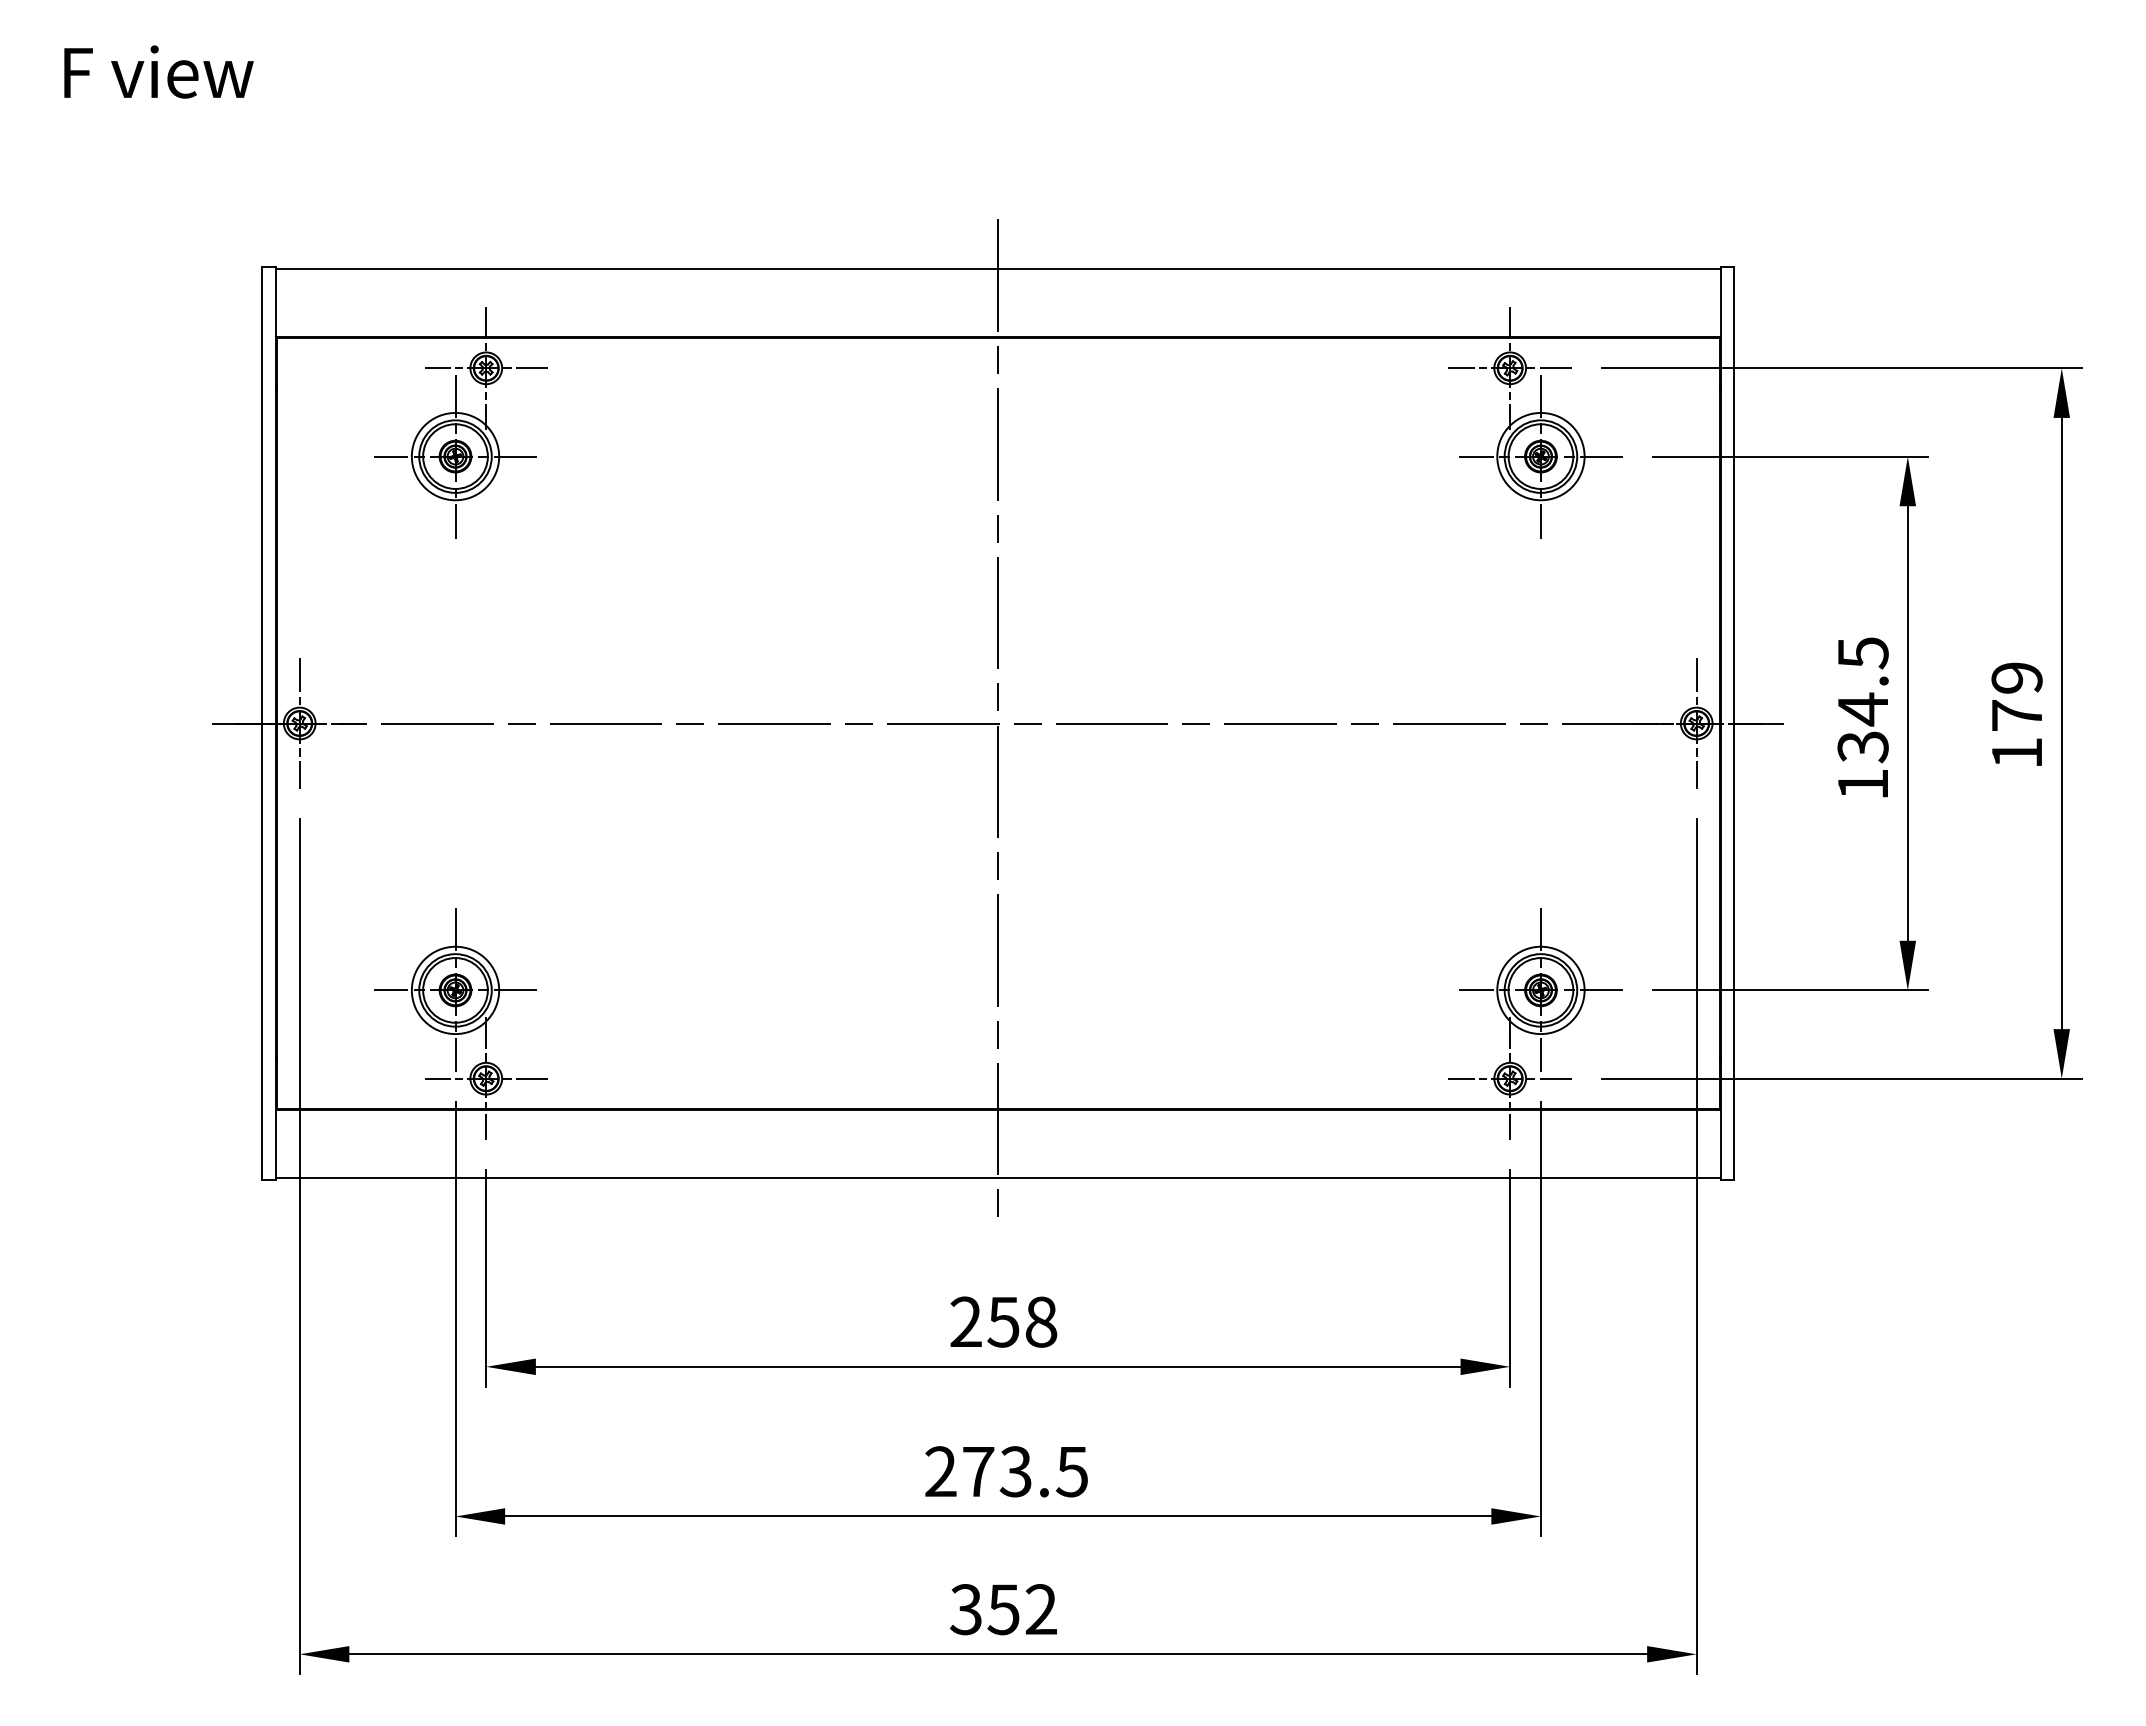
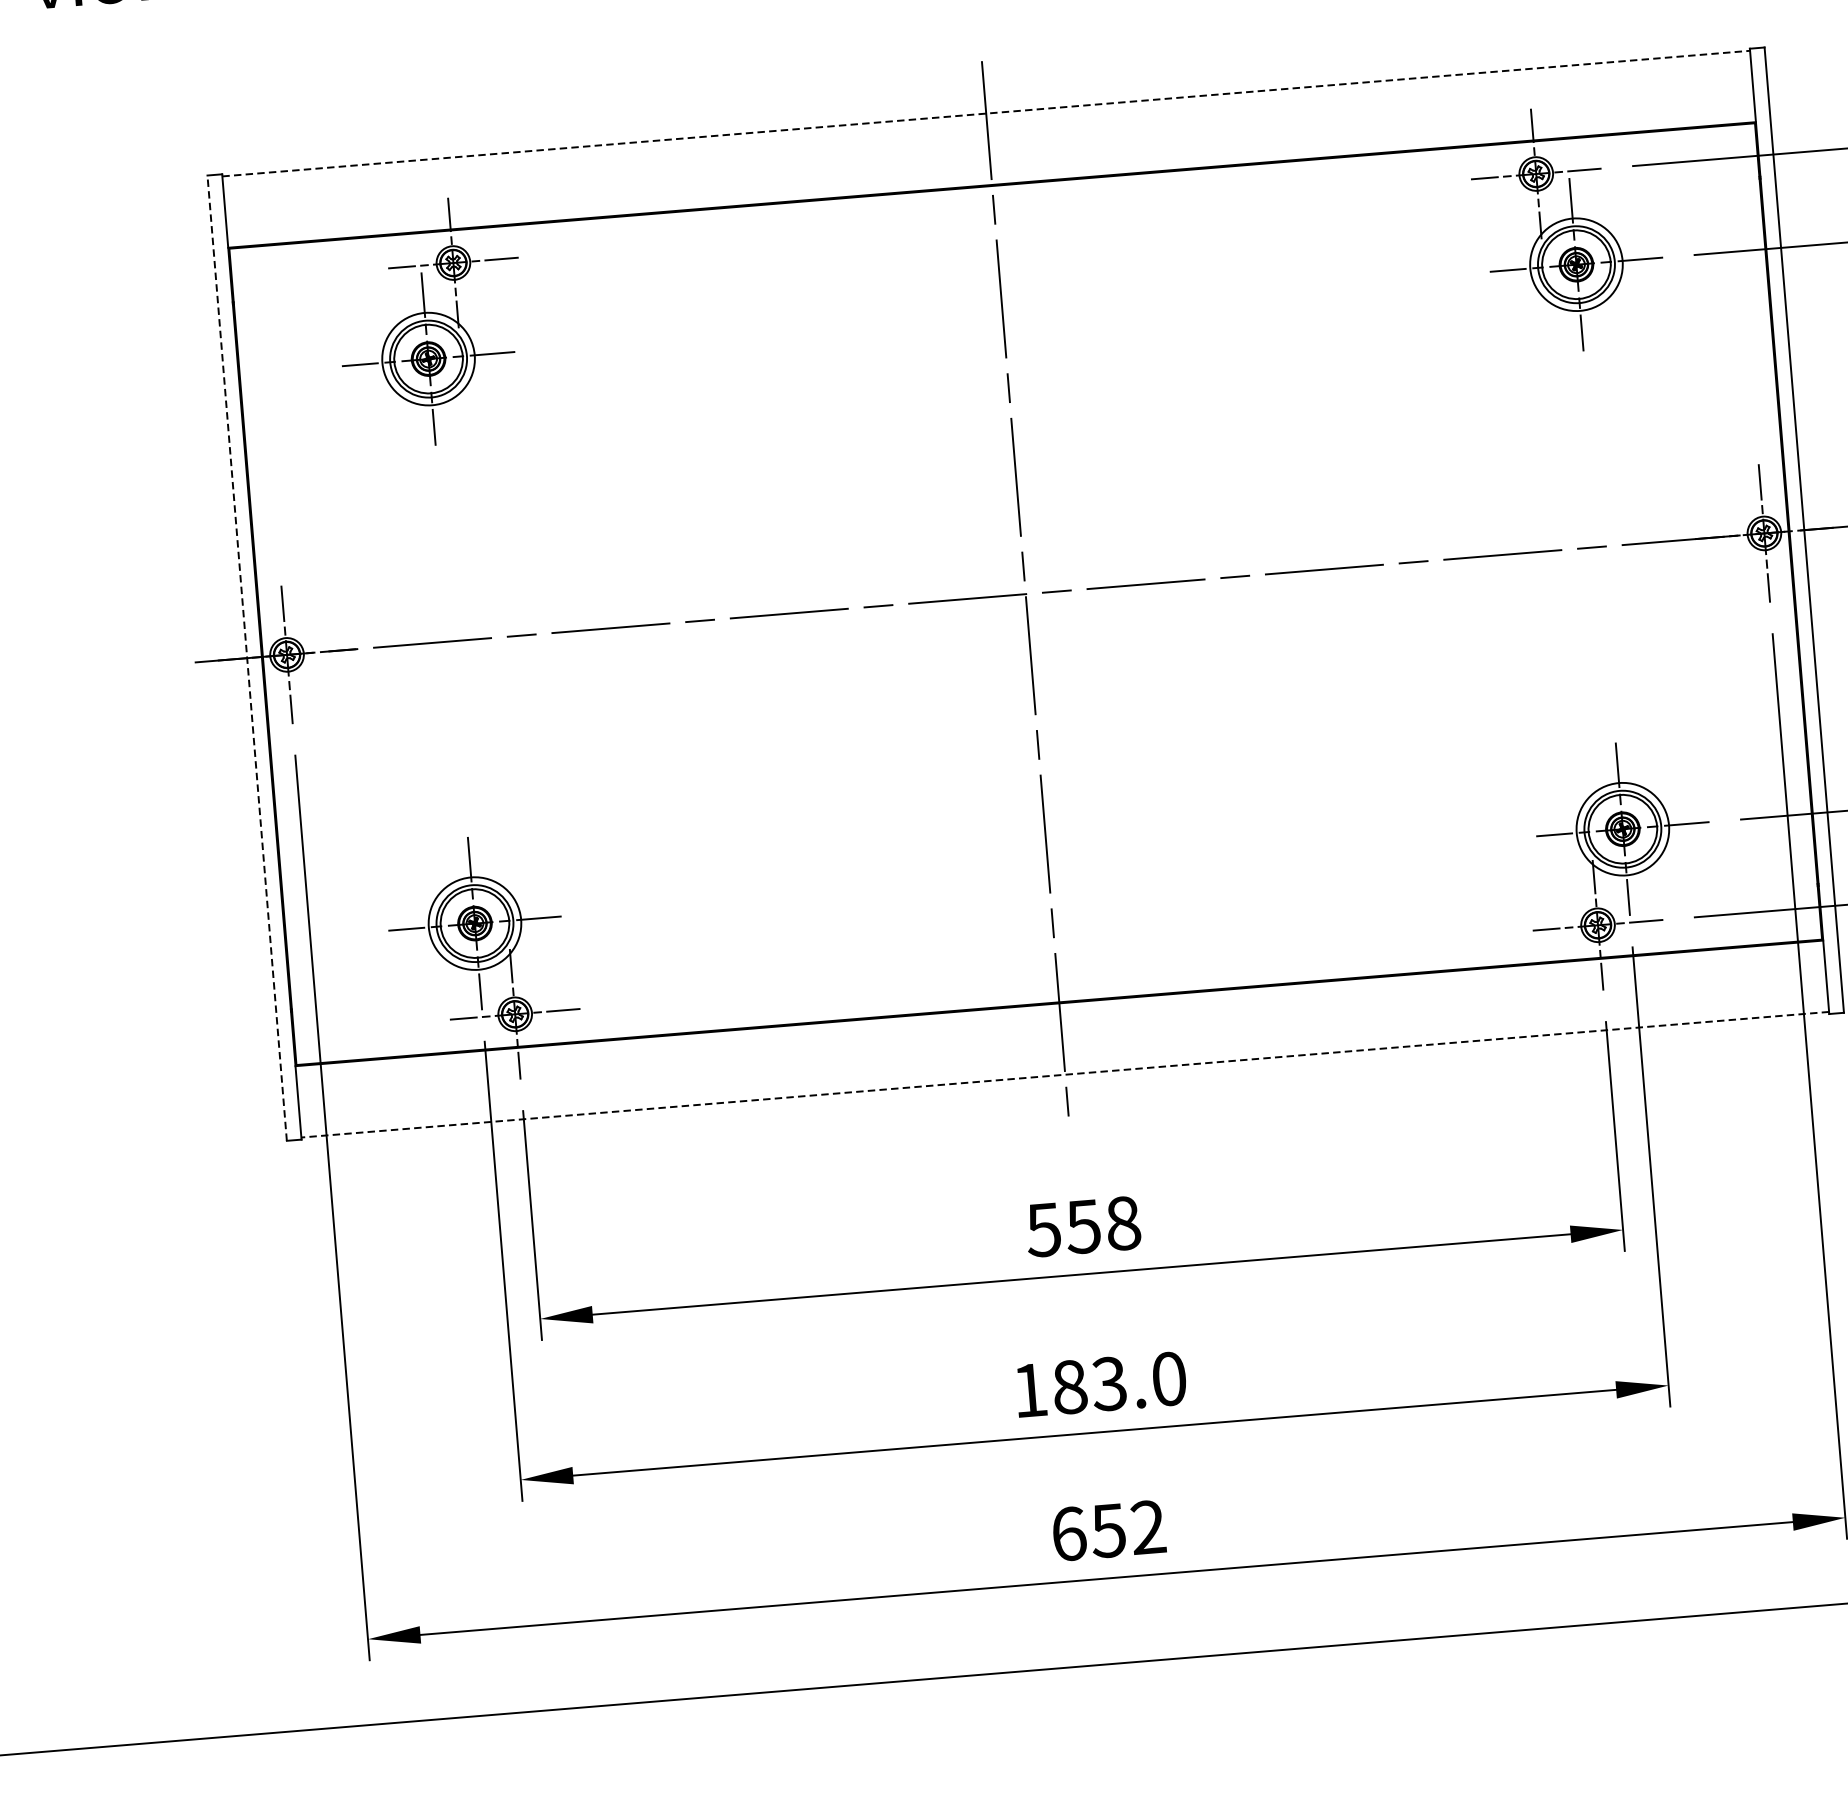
line: (998, 269) -> (986, 114), solid -> dashed
line: (262, 723) -> (247, 658), solid -> dashed
line: (997, 1177) -> (1064, 1074), solid -> dashed
text: (965, 1321) -> (1043, 1229), 258 -> 558
text: (1006, 1471) -> (1099, 1384), 273.5 -> 183.0
text: (966, 1609) -> (1069, 1533), 352 -> 652

